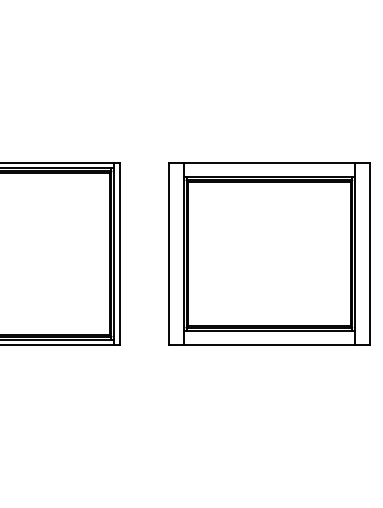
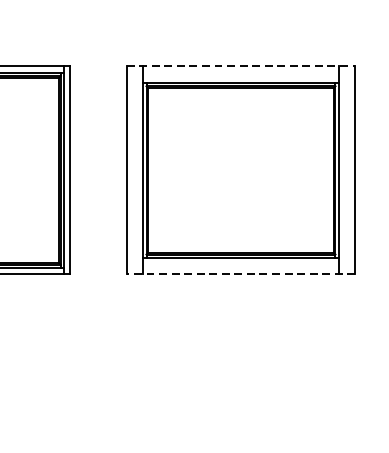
line: (269, 162) -> (241, 65), solid -> dashed
line: (268, 345) -> (240, 274), solid -> dashed

